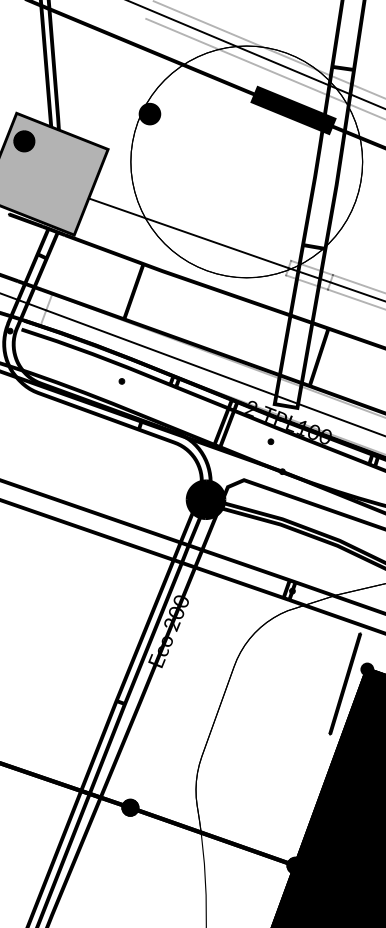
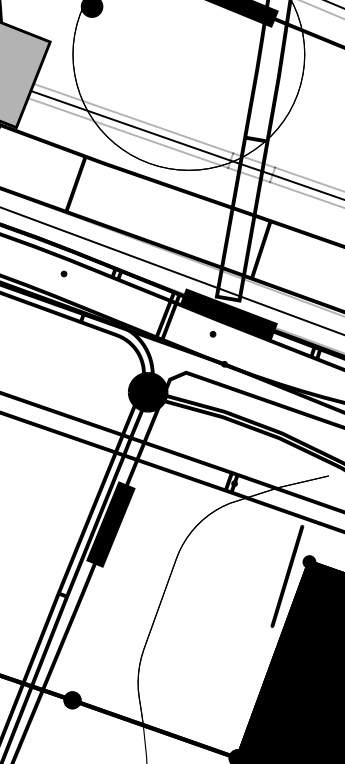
line: (191, 225) -> (133, 118), added
line: (186, 240) -> (128, 133), added
fill: (286, 421) -> (228, 314), added
fill: (168, 631) -> (110, 524), added

